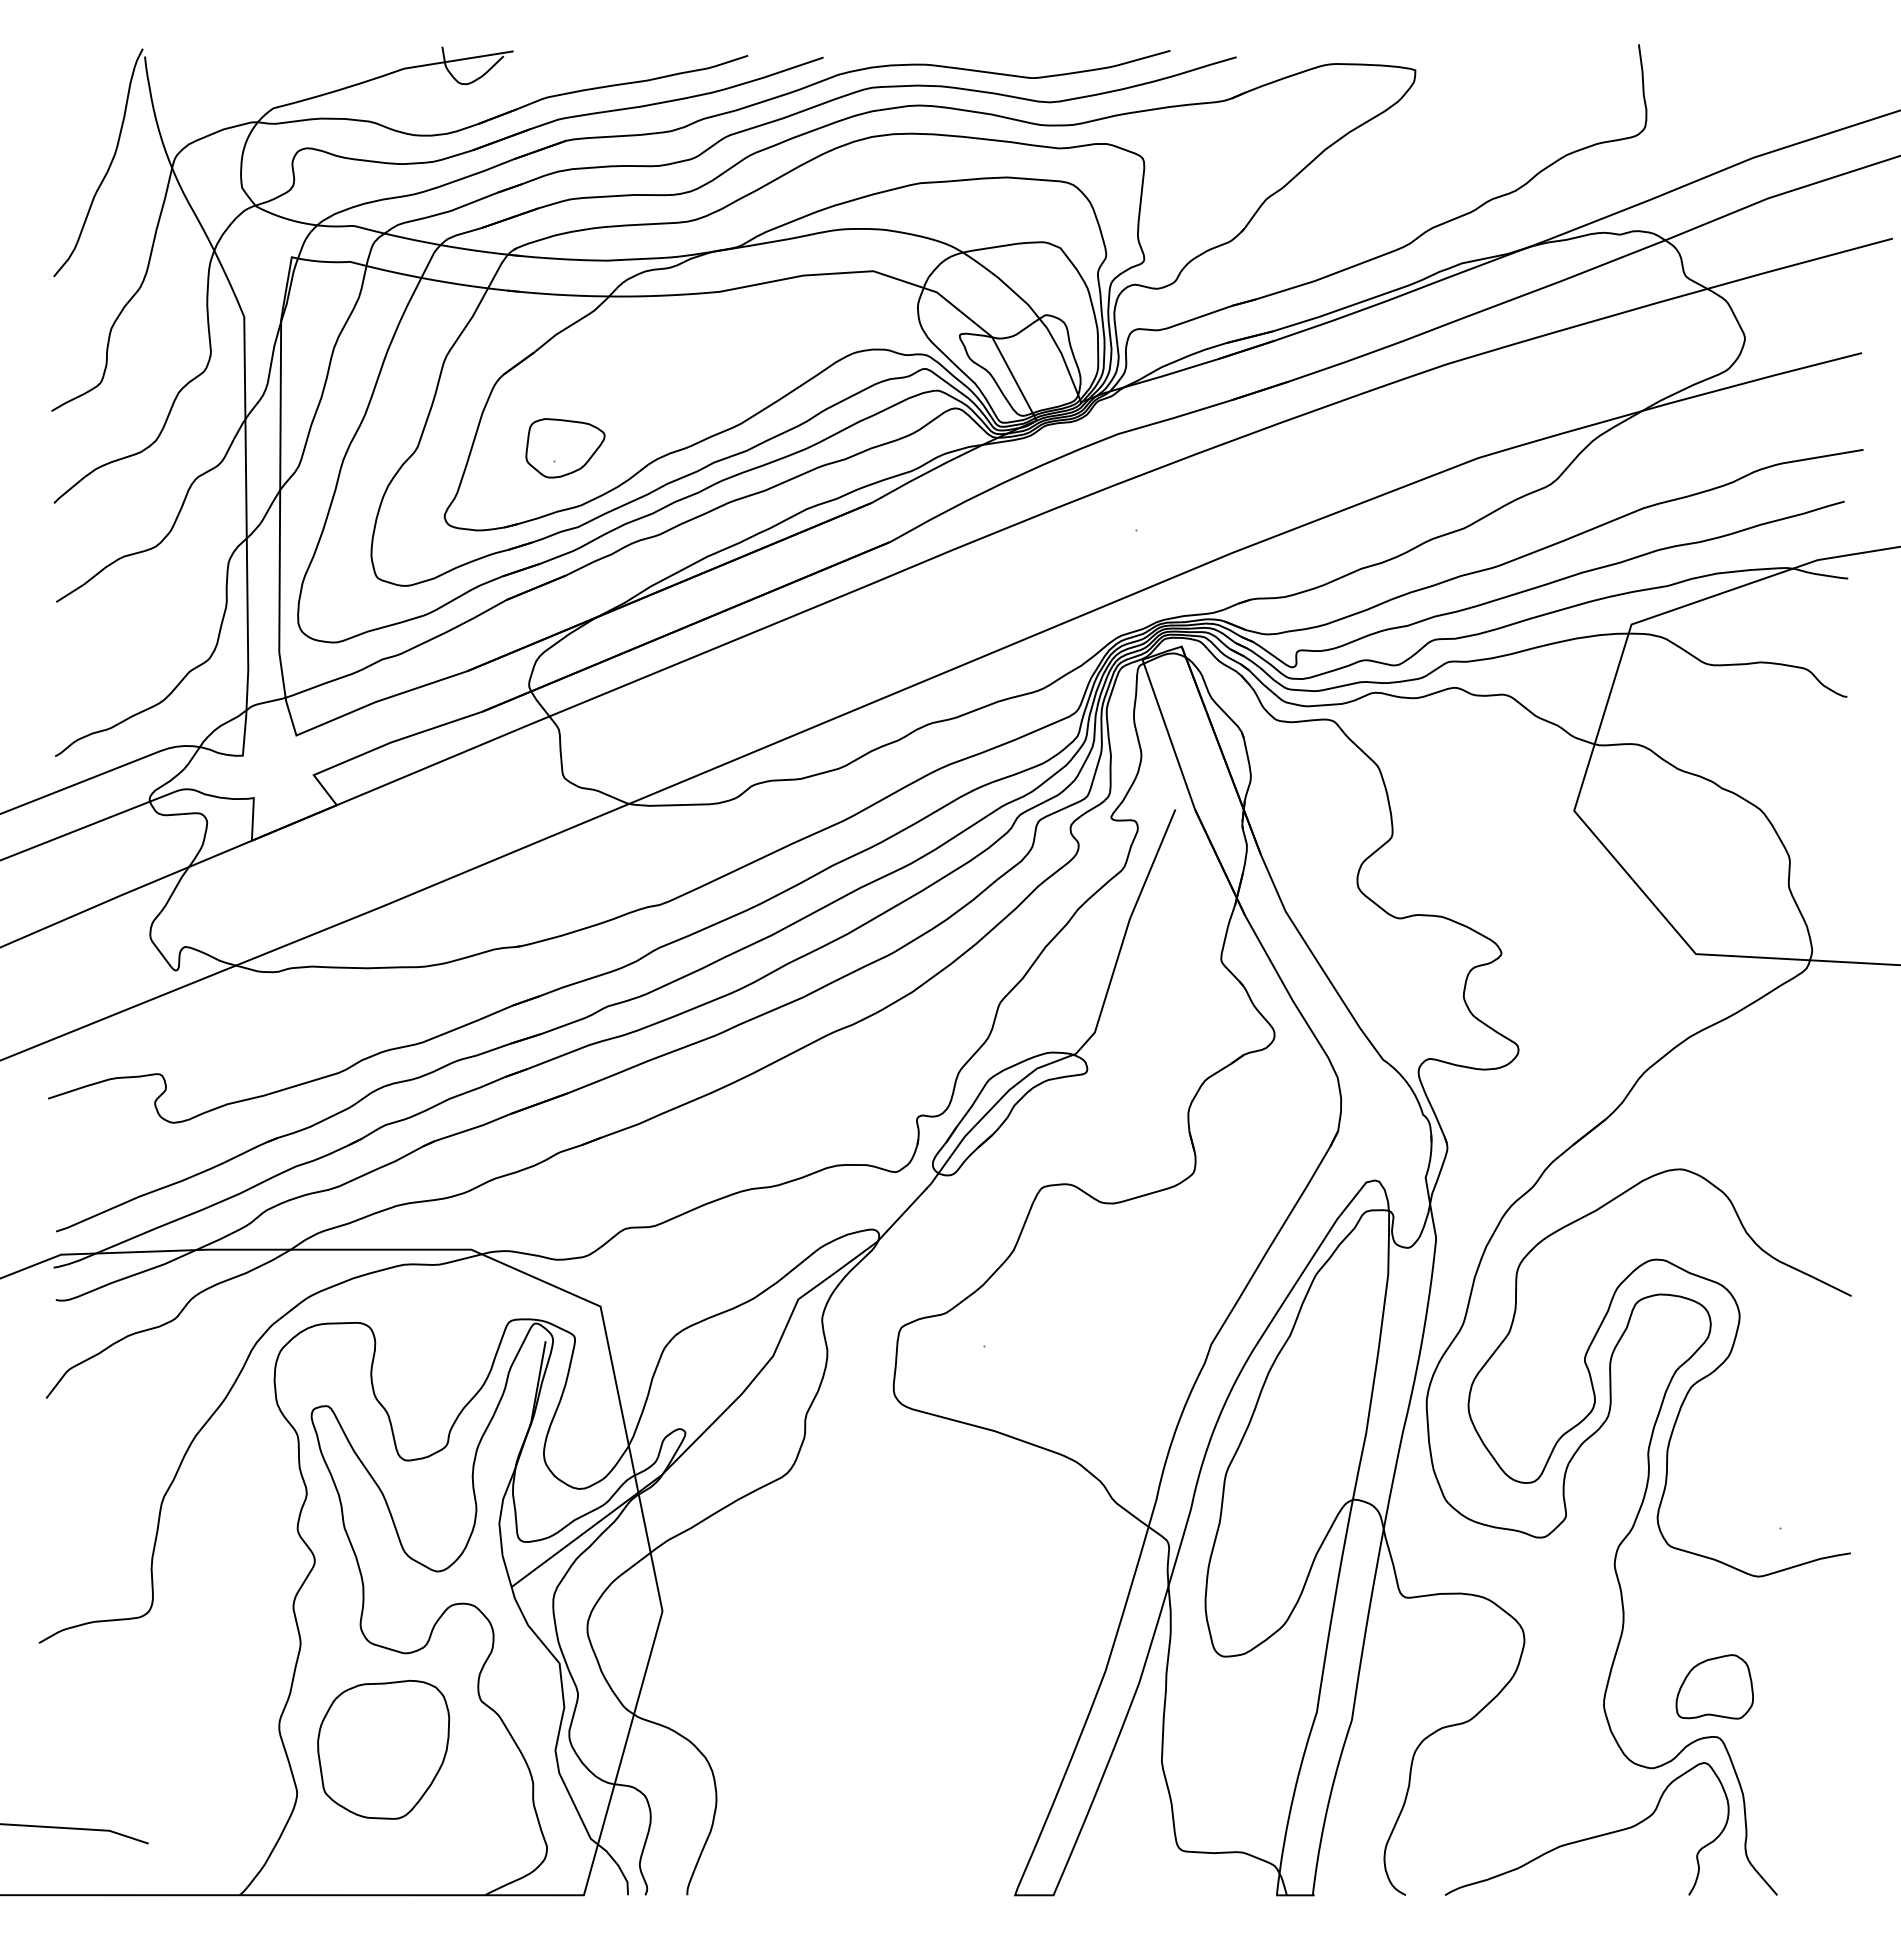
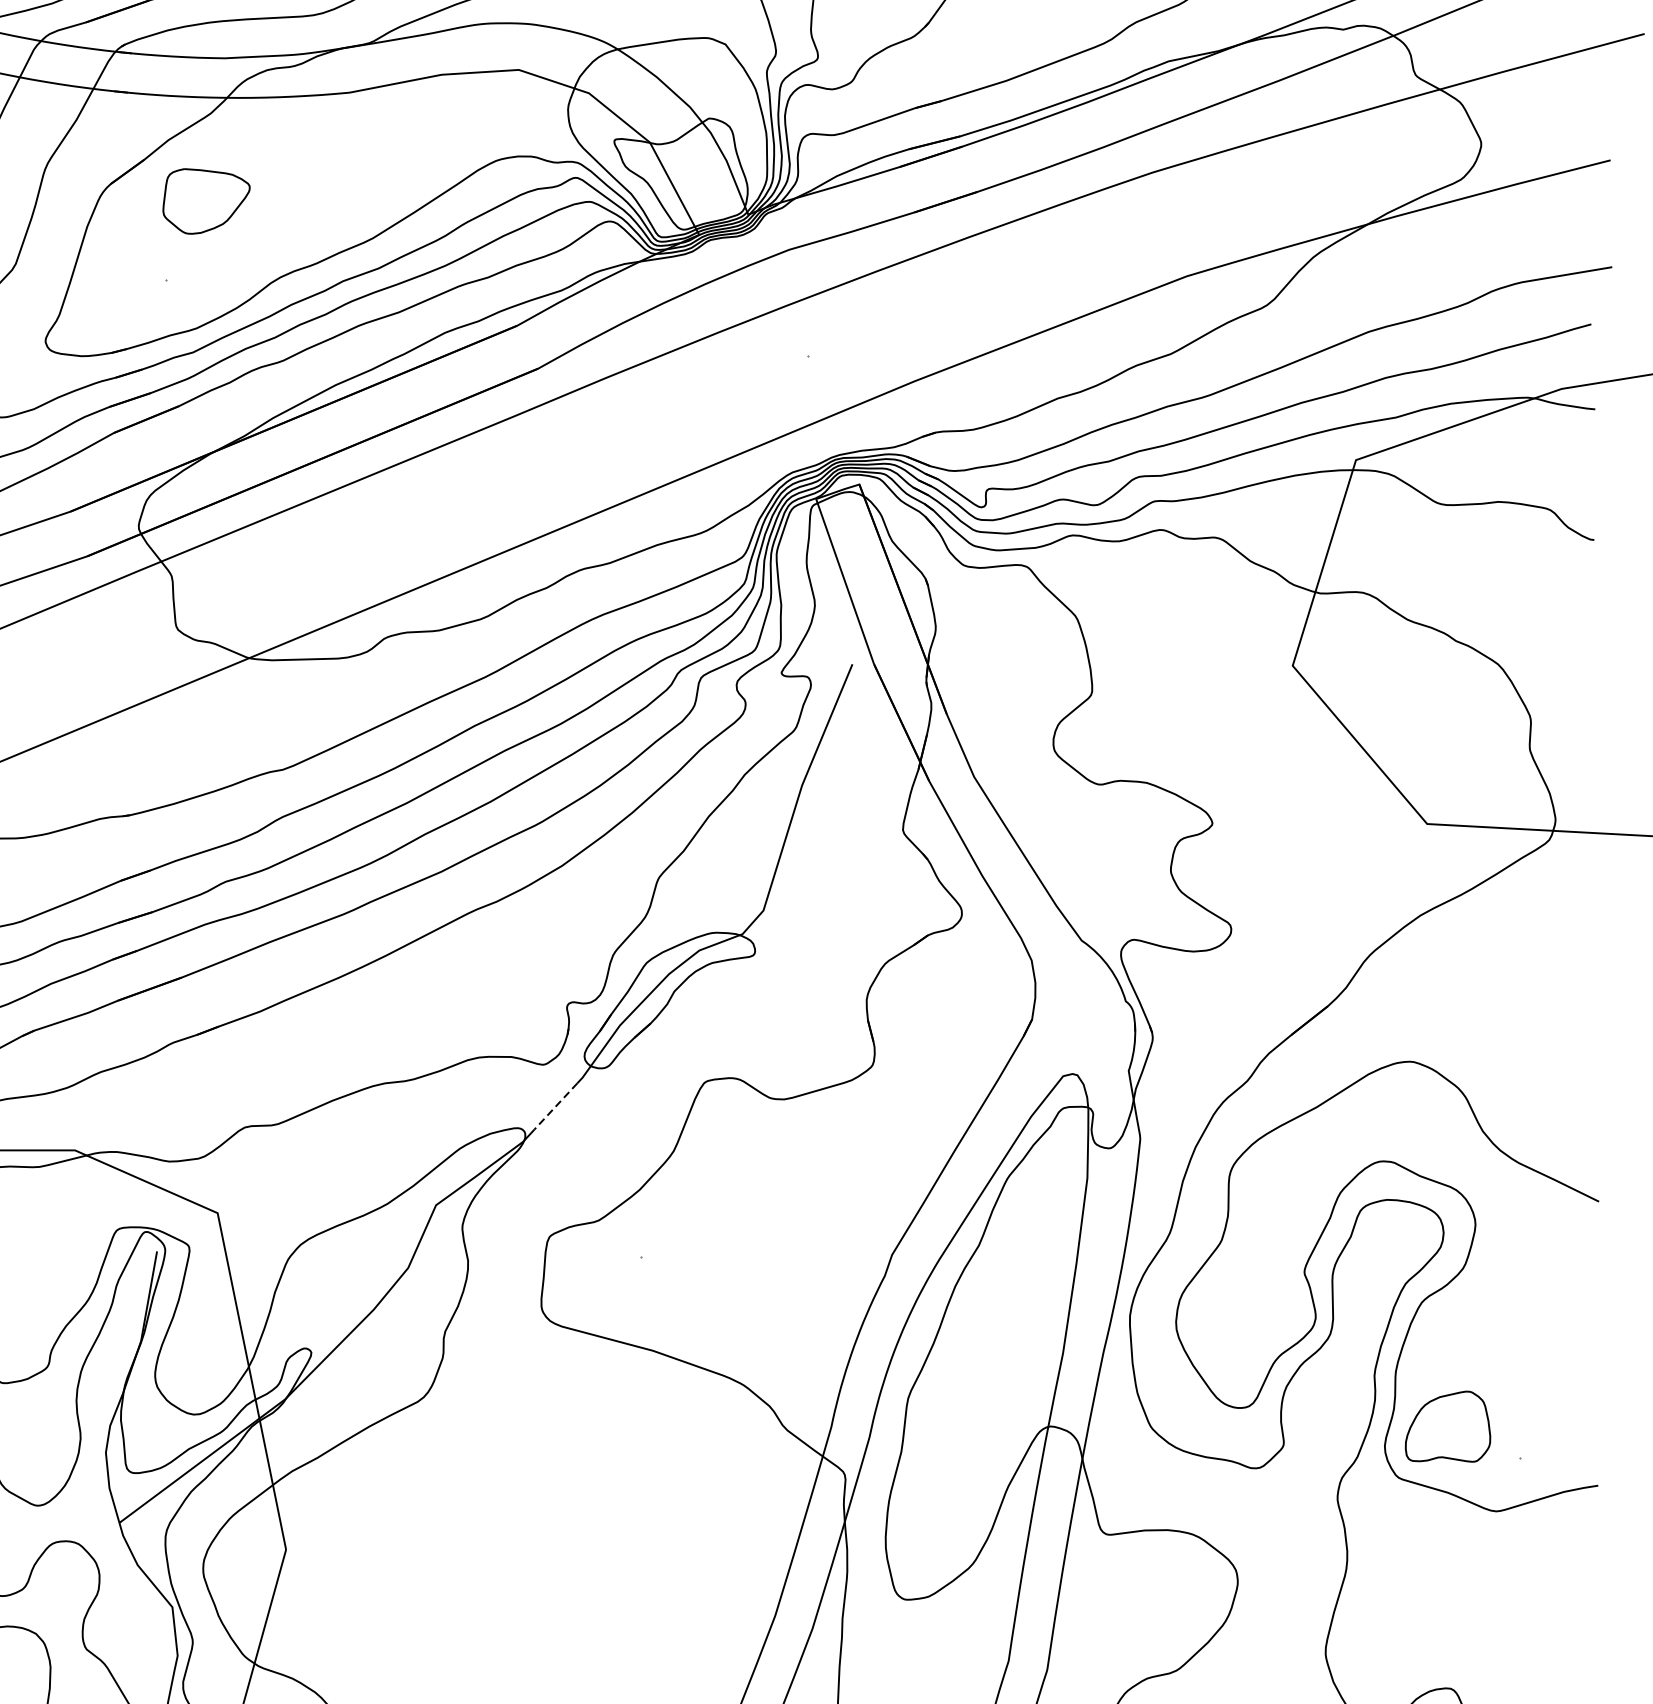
part: (565, 448) -> (206, 201), moved
line: (906, 1209) -> (555, 1106), solid -> dashed
part: (1714, 1686) -> (1447, 1426), moved

